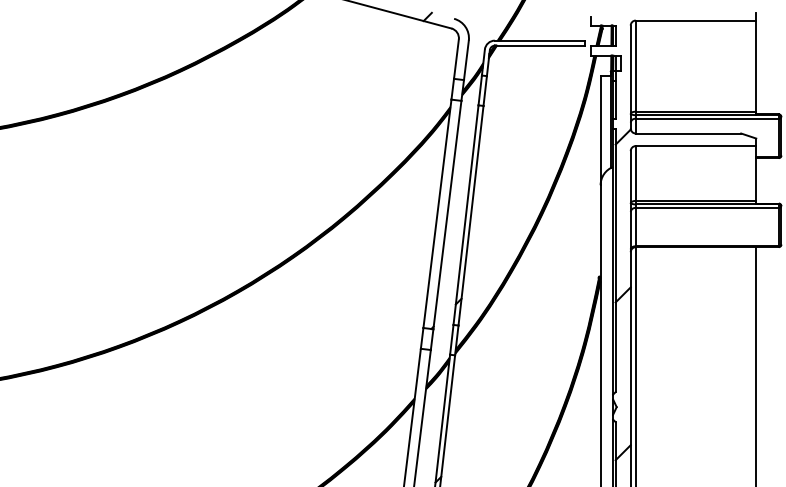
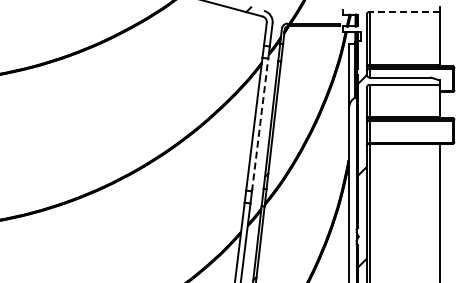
line: (695, 19) -> (404, 11), solid -> dashed
line: (448, 214) -> (260, 124), solid -> dashed

